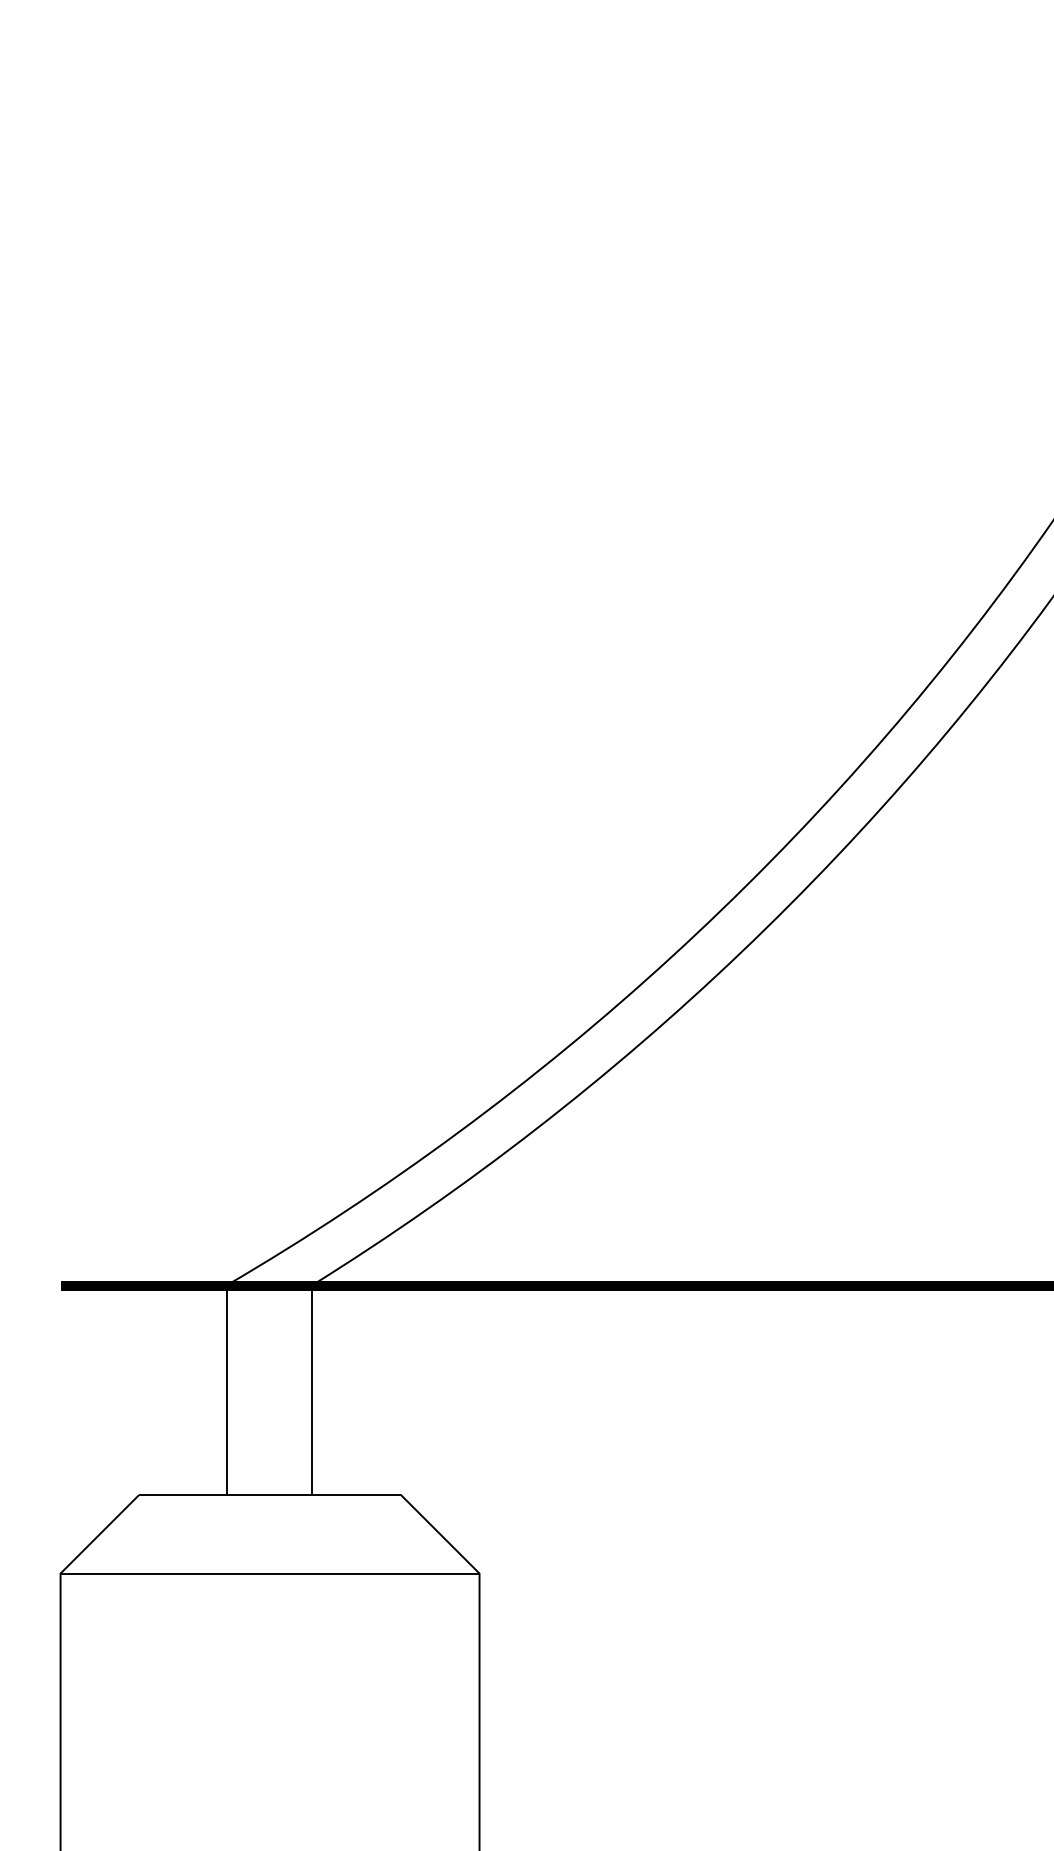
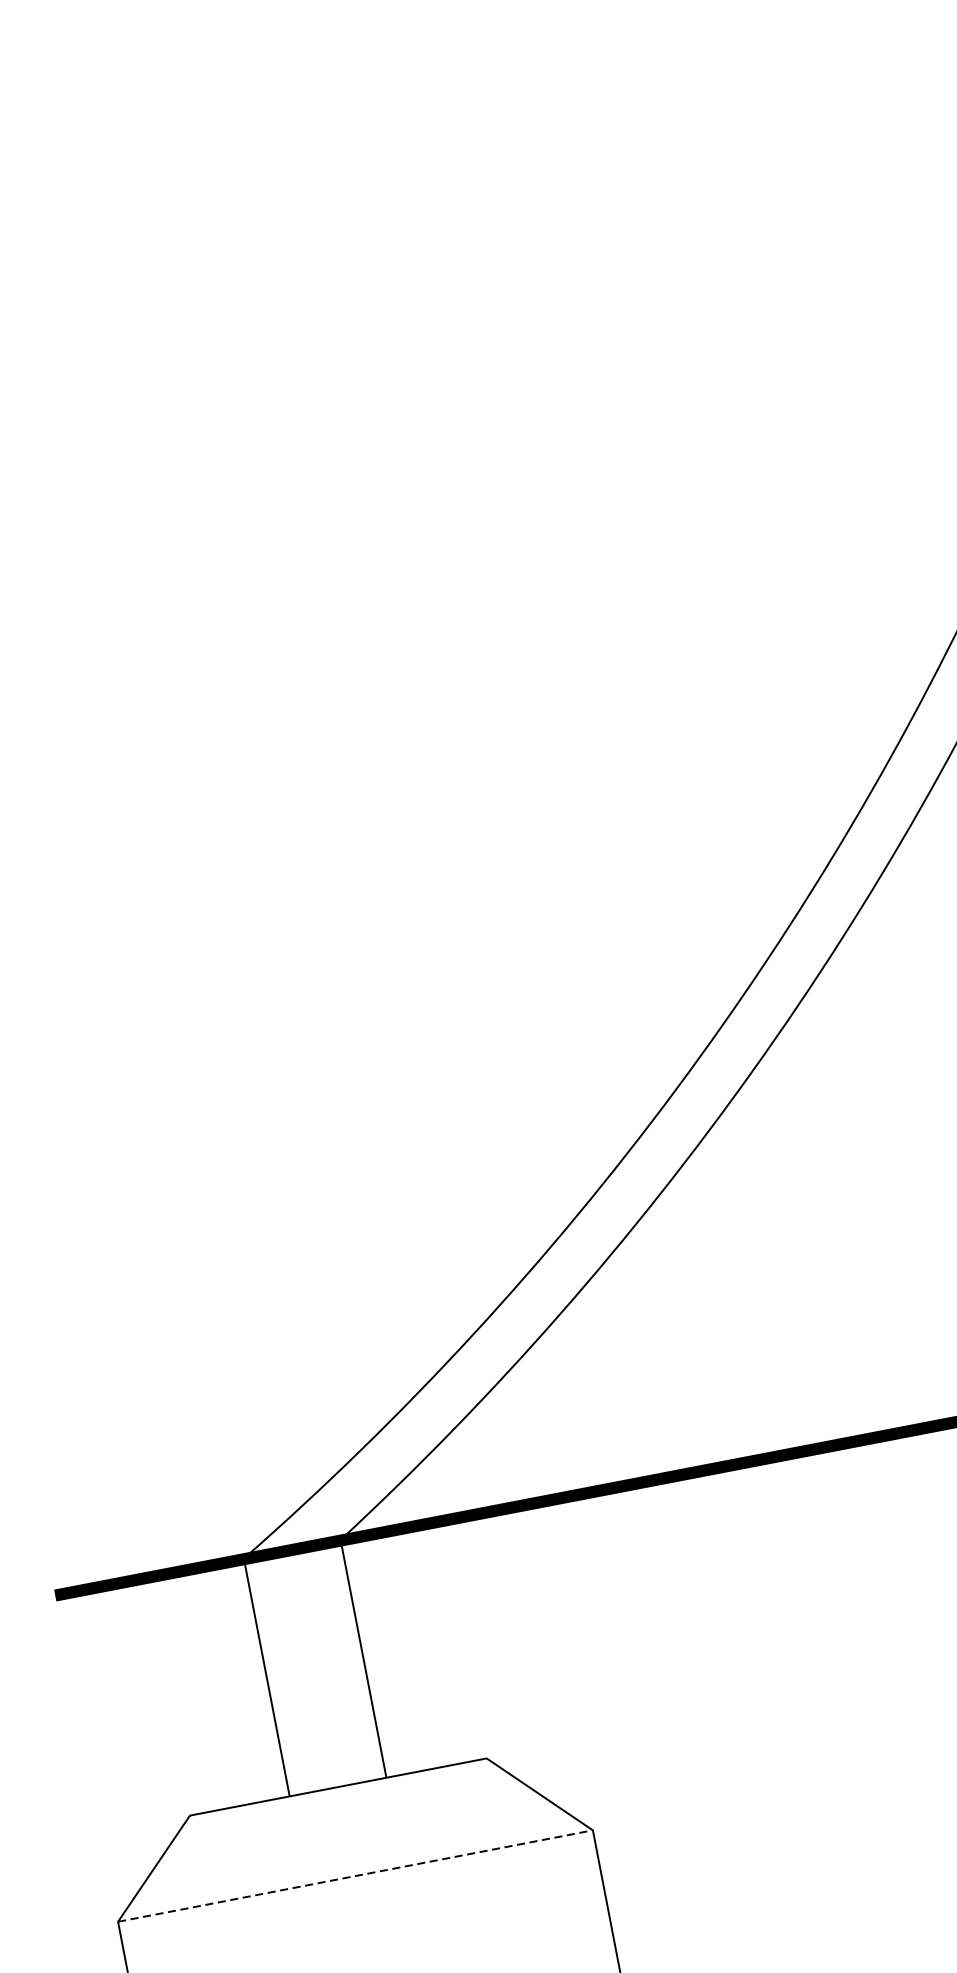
line: (270, 1573) -> (355, 1875), solid -> dashed

